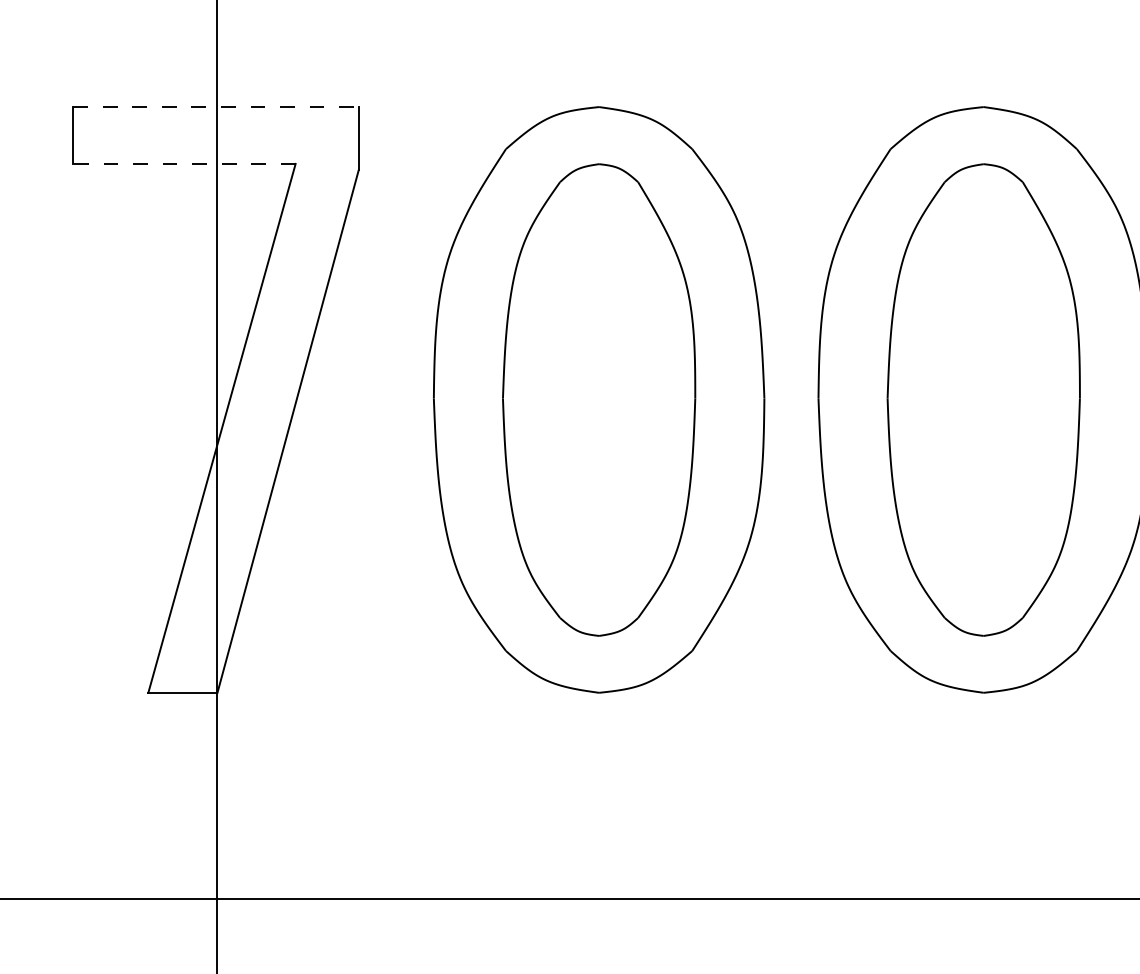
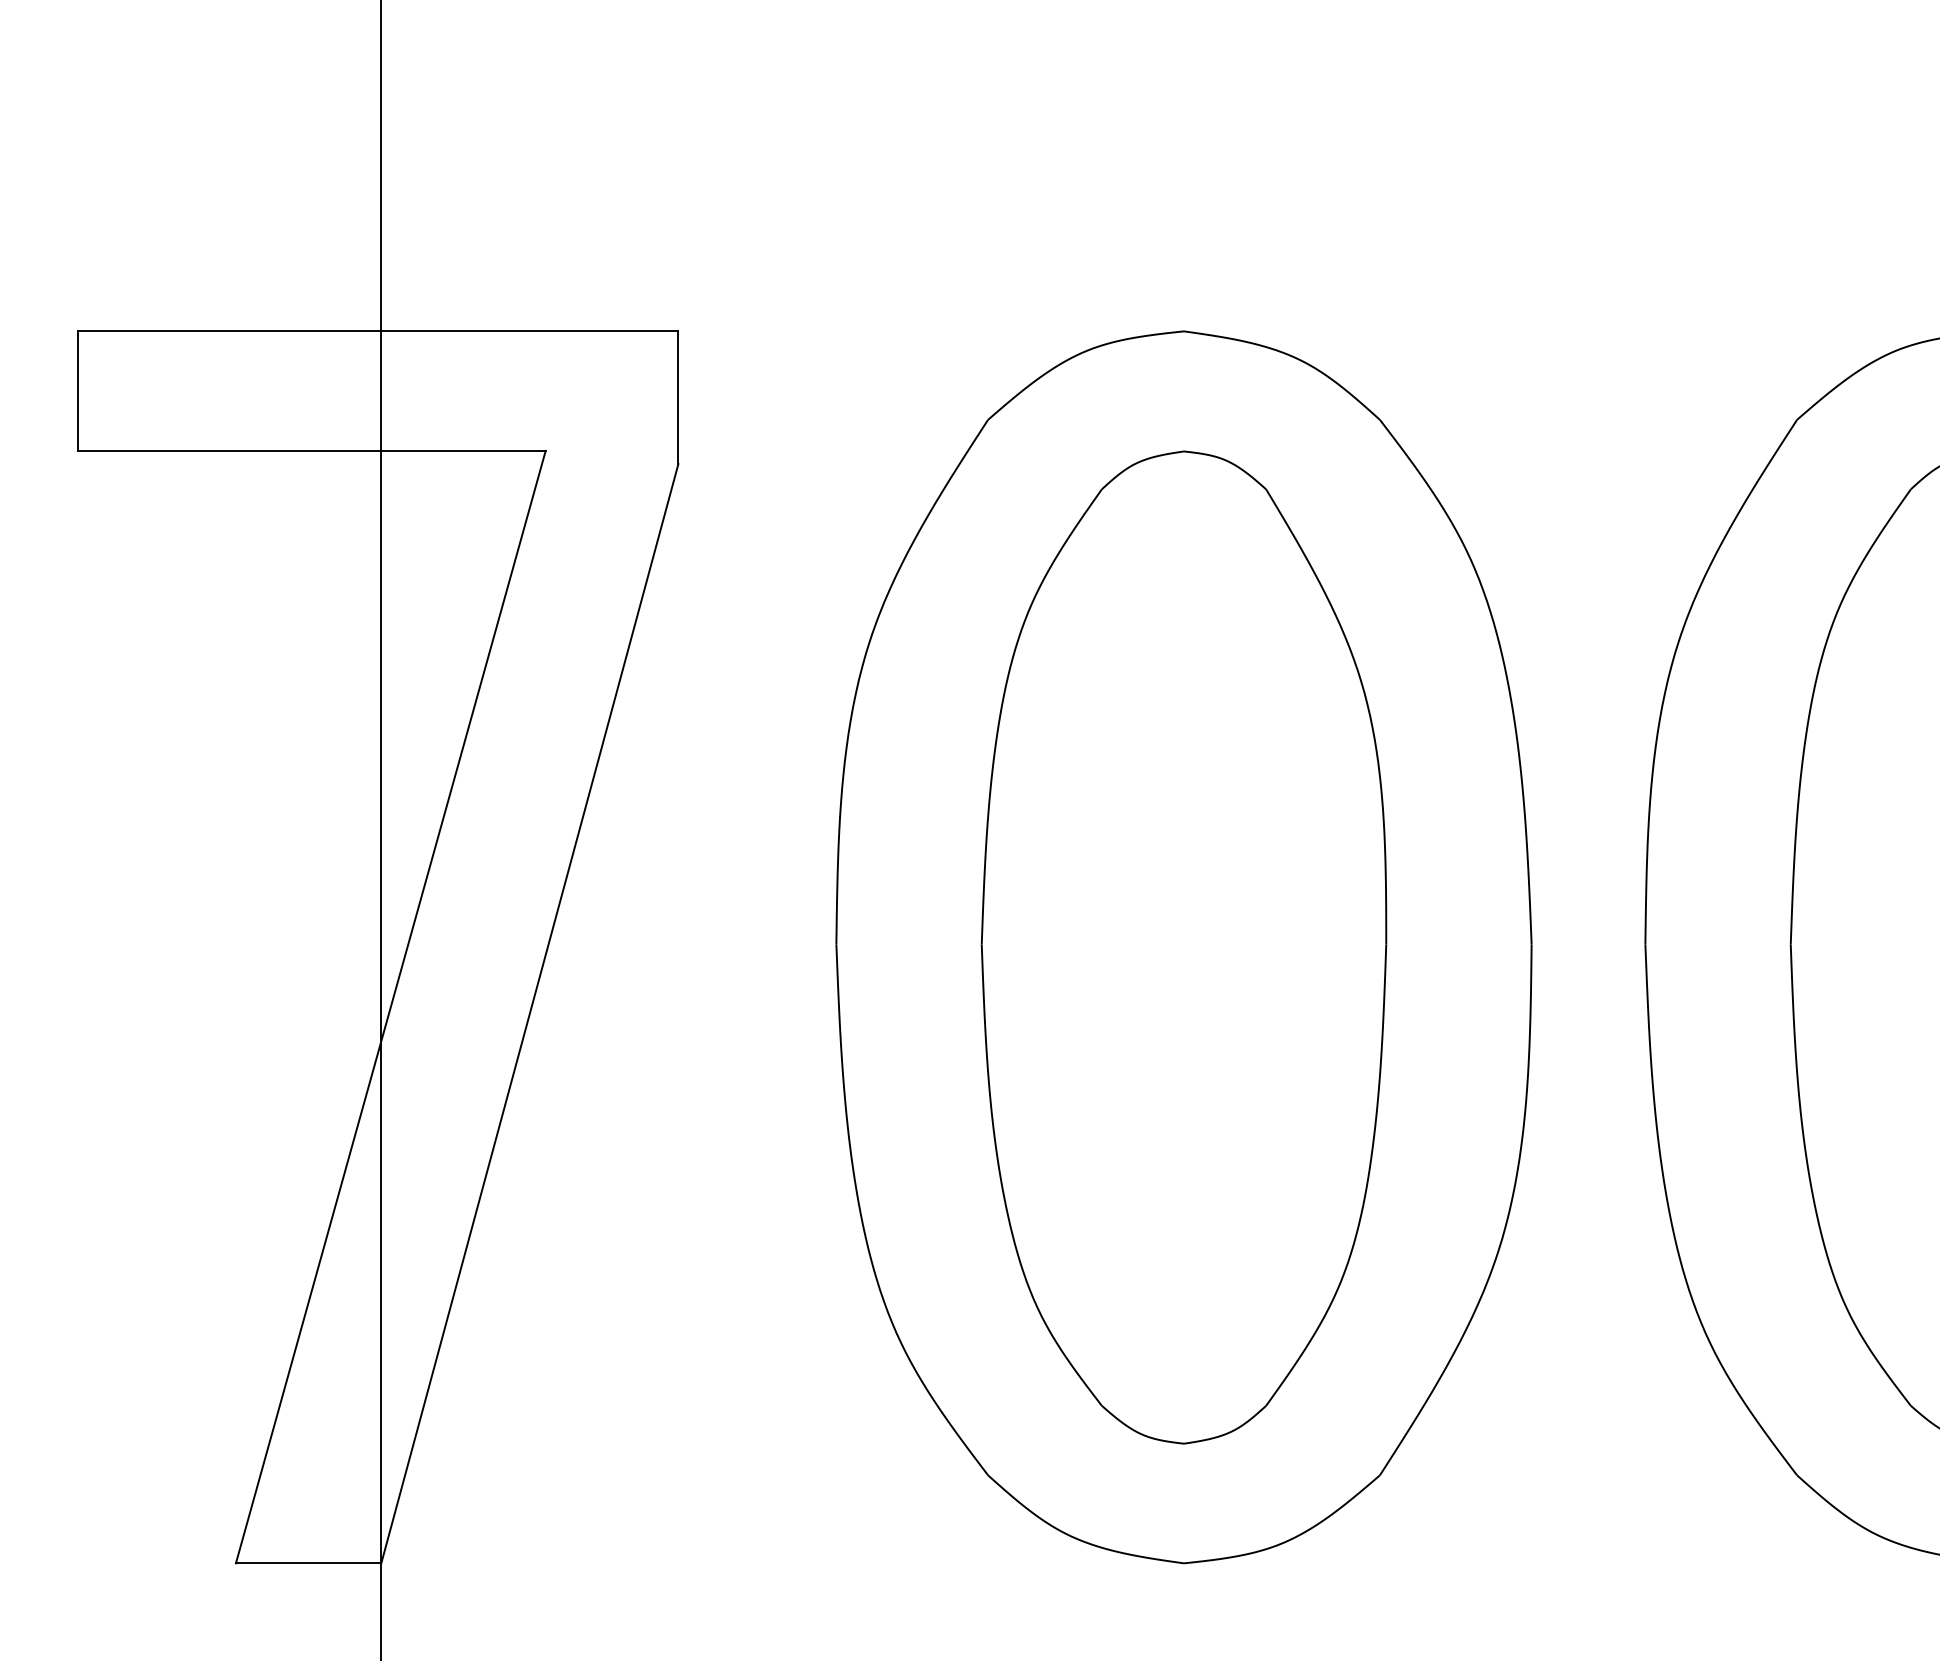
line: (216, 107) -> (379, 332), dashed -> solid
line: (183, 163) -> (309, 450), dashed -> solid

